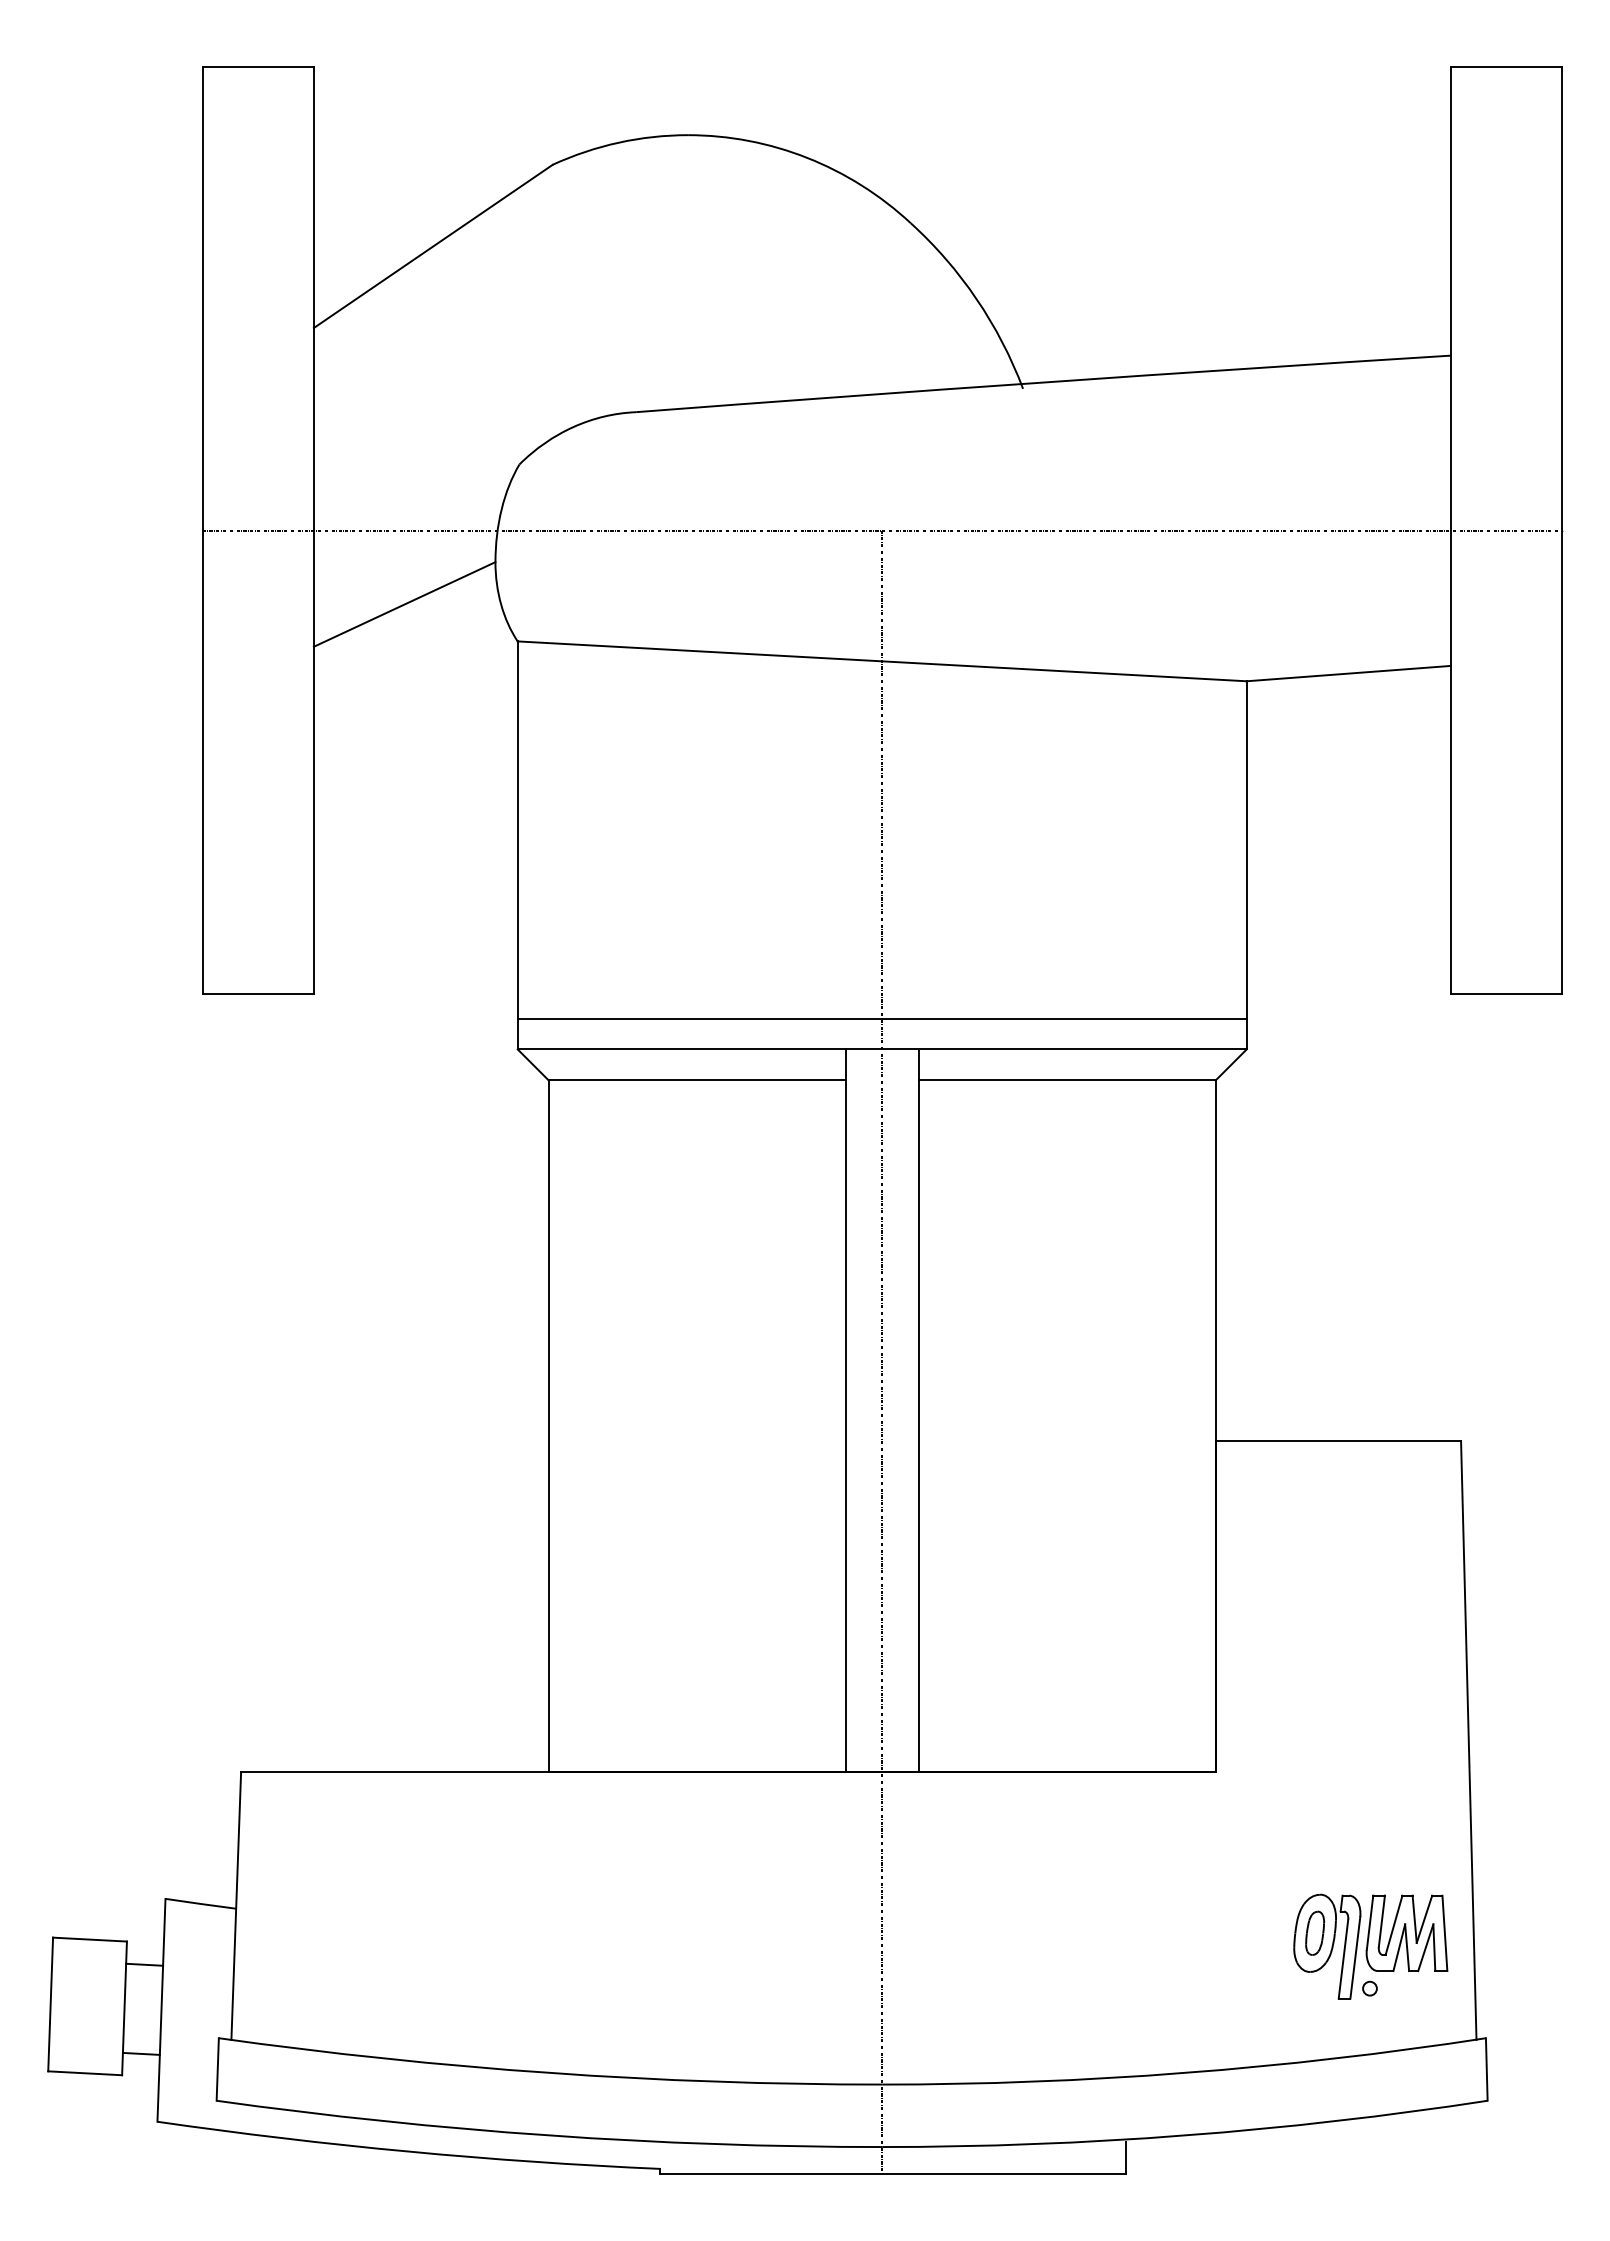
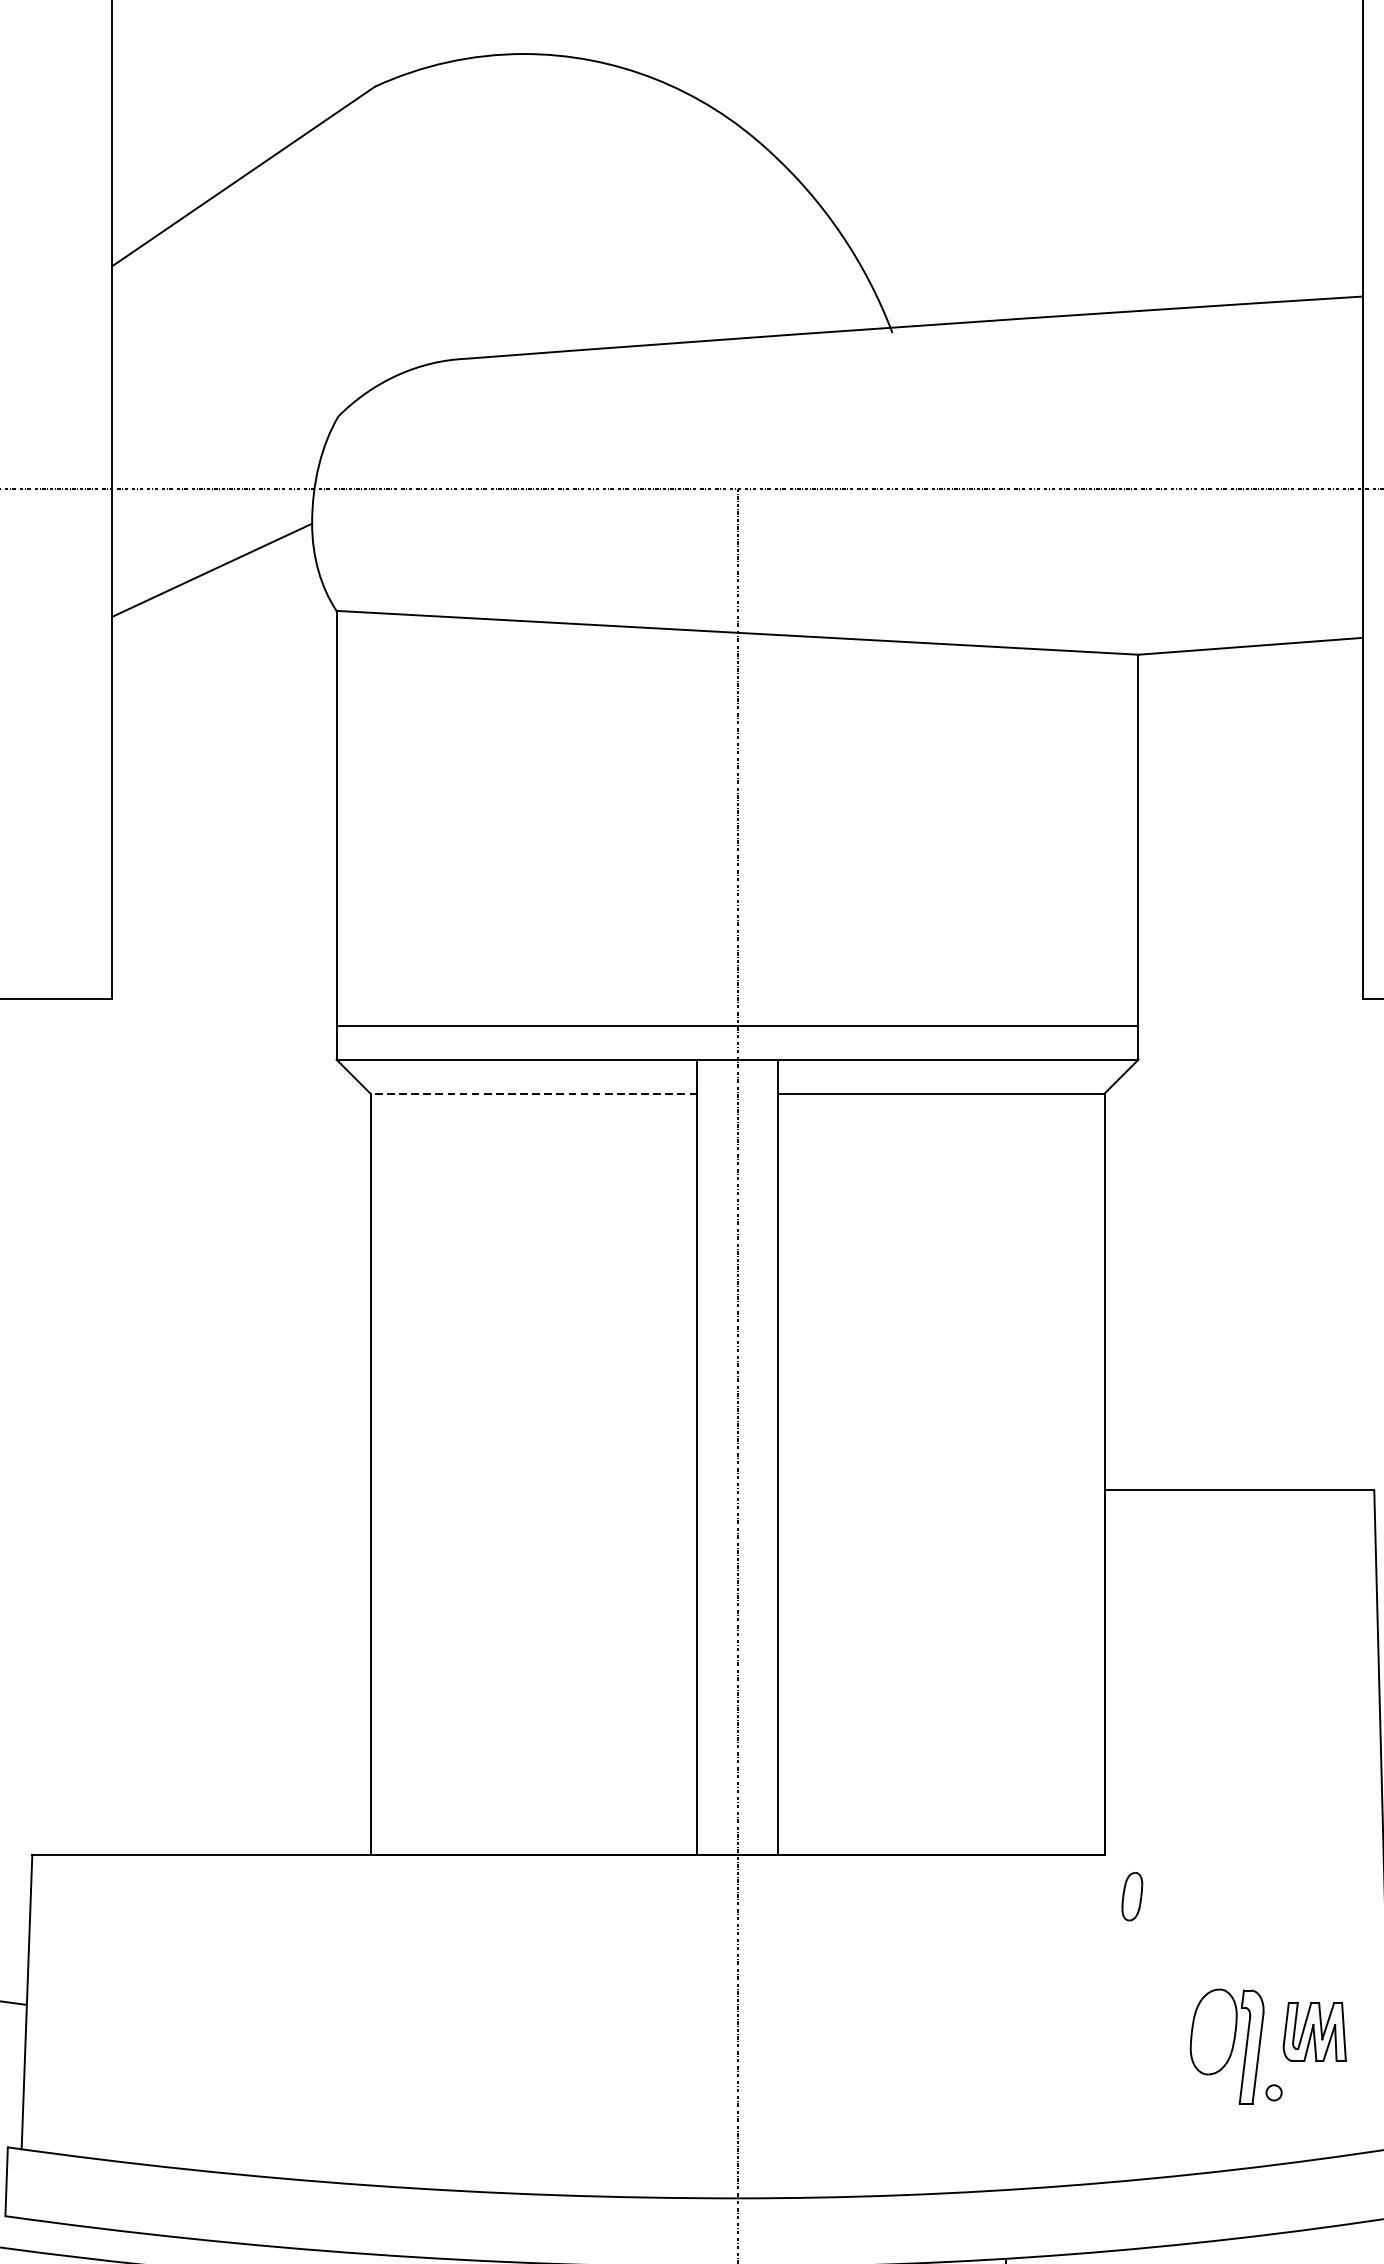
line: (696, 1080) -> (533, 1093), solid -> dashed
part: (1315, 1932) -> (1132, 1895), moved
part: (1406, 1932) -> (1314, 2031), size x0.7

